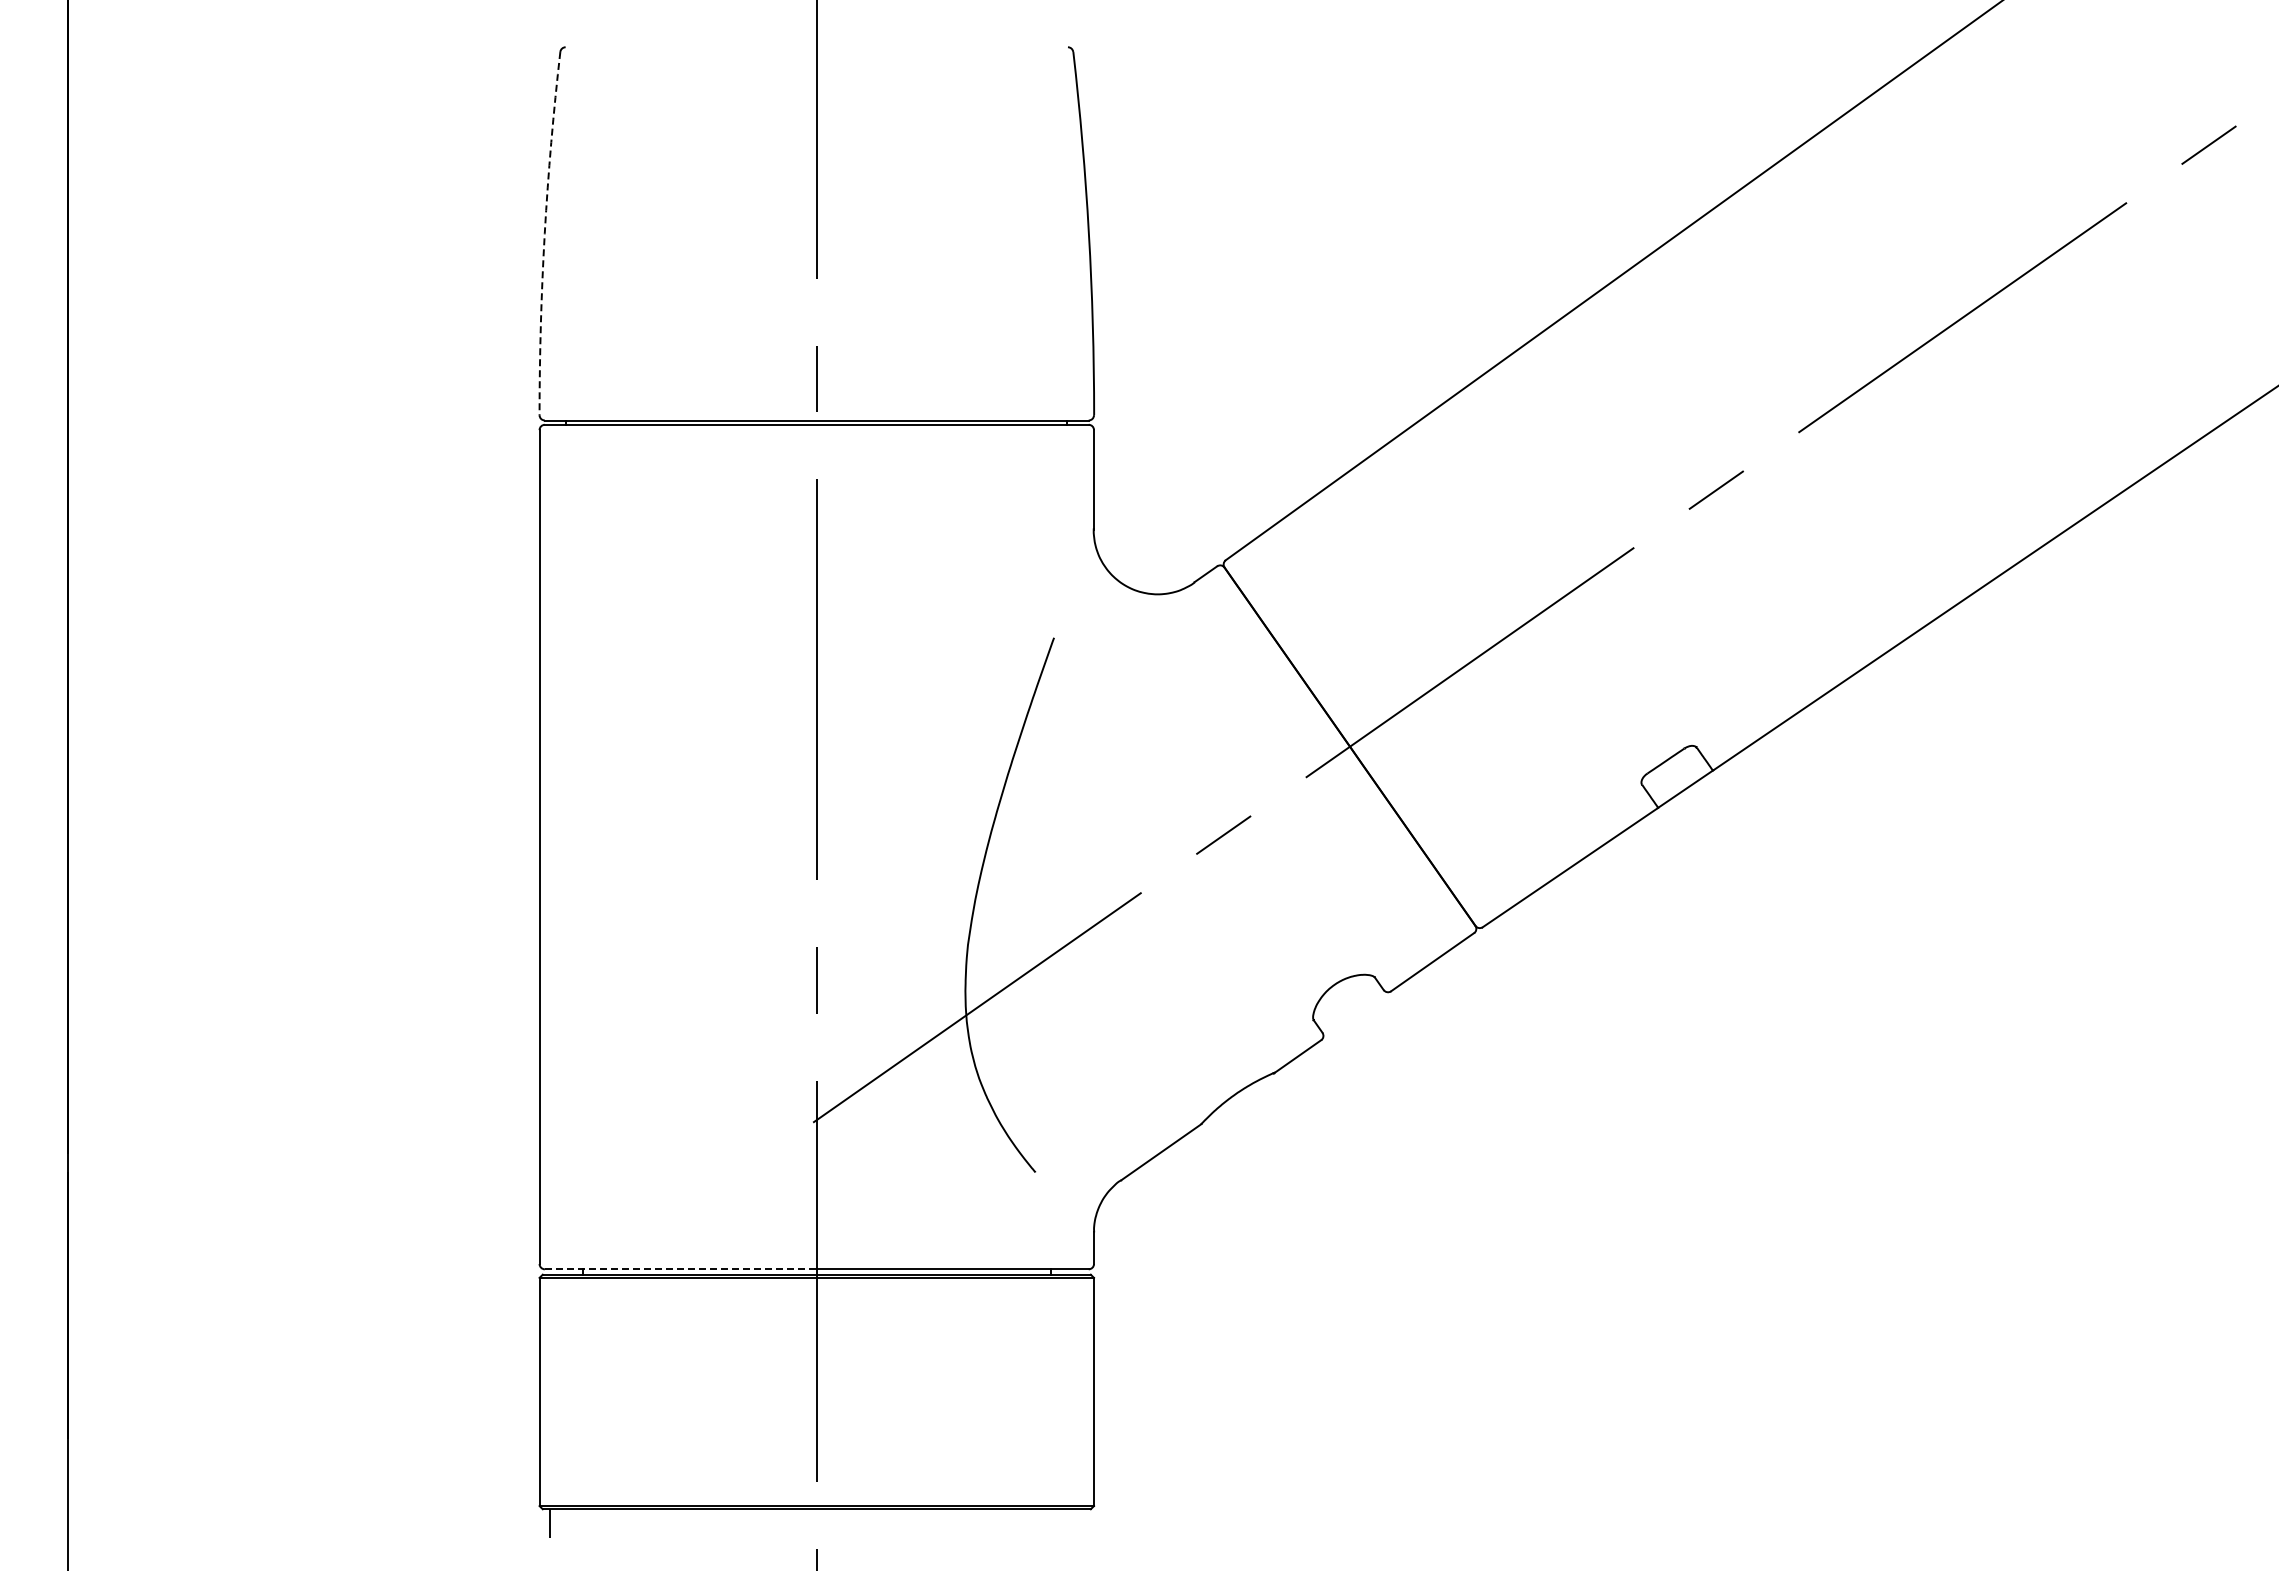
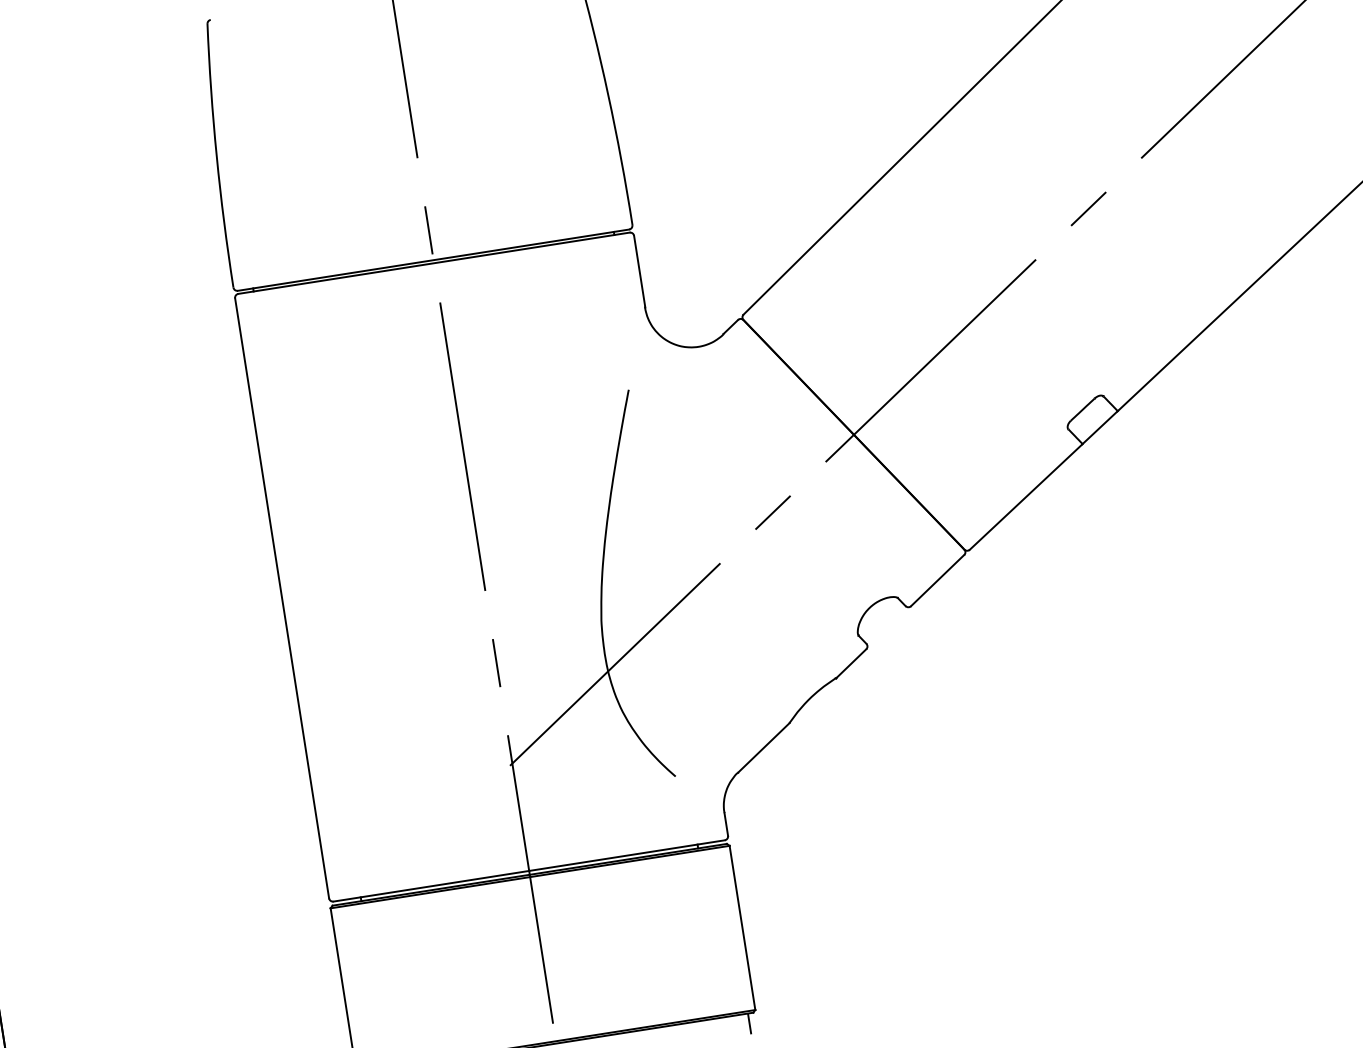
arc: (544, 233) -> (216, 156), dashed -> solid
line: (680, 1269) -> (431, 886), dashed -> solid
line: (1083, 1523) -> (749, 1023), added

